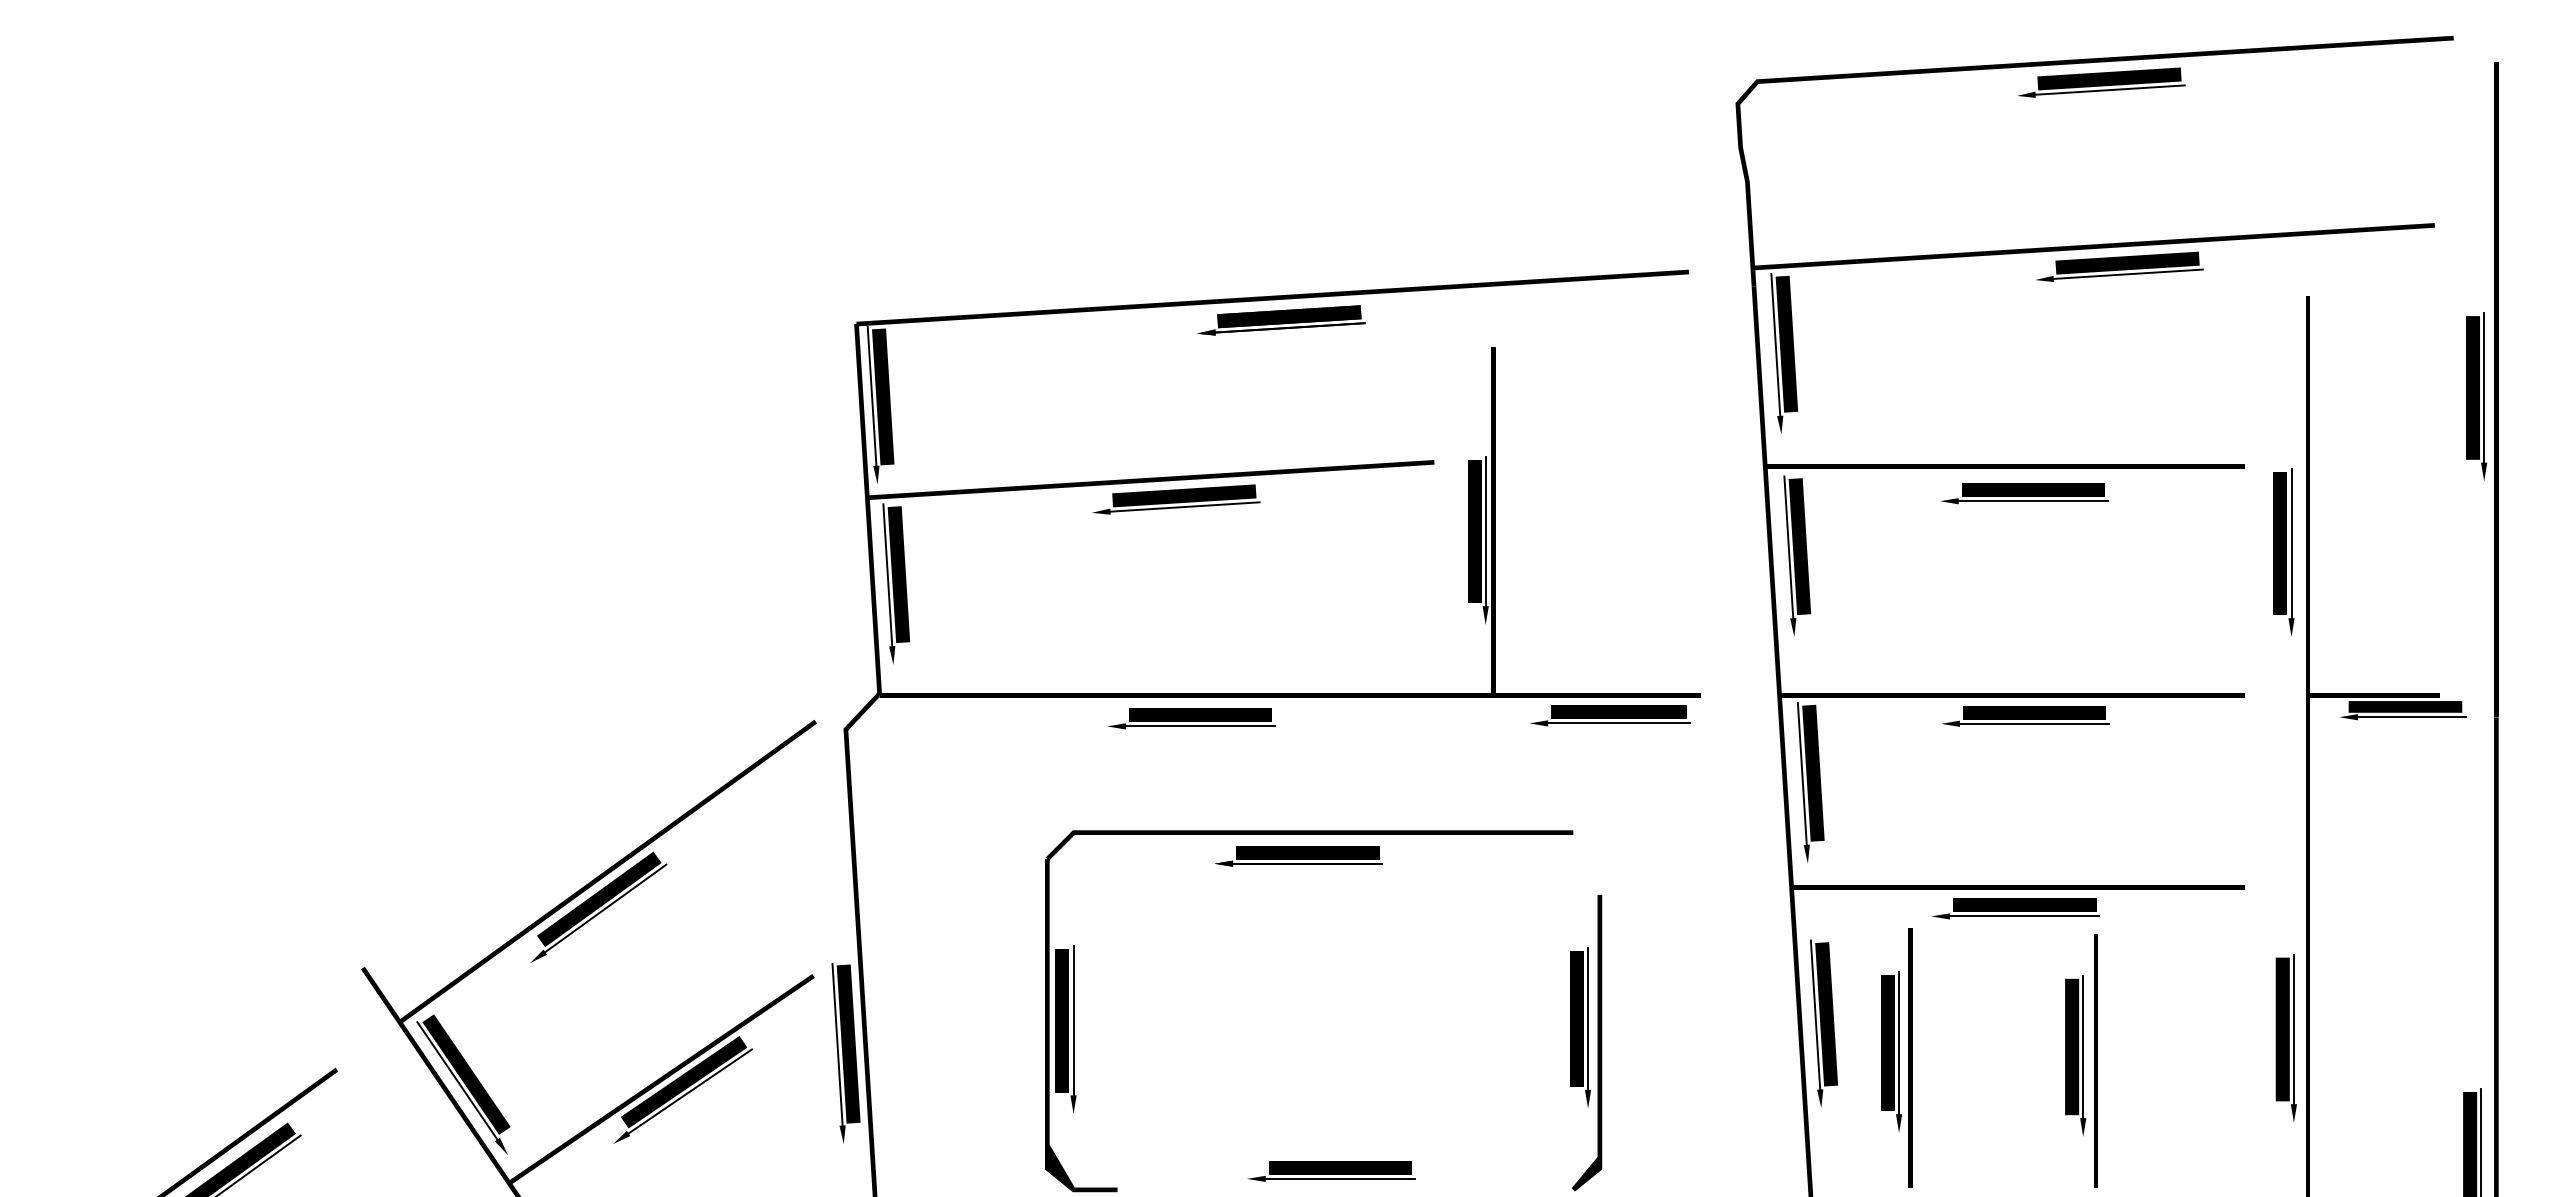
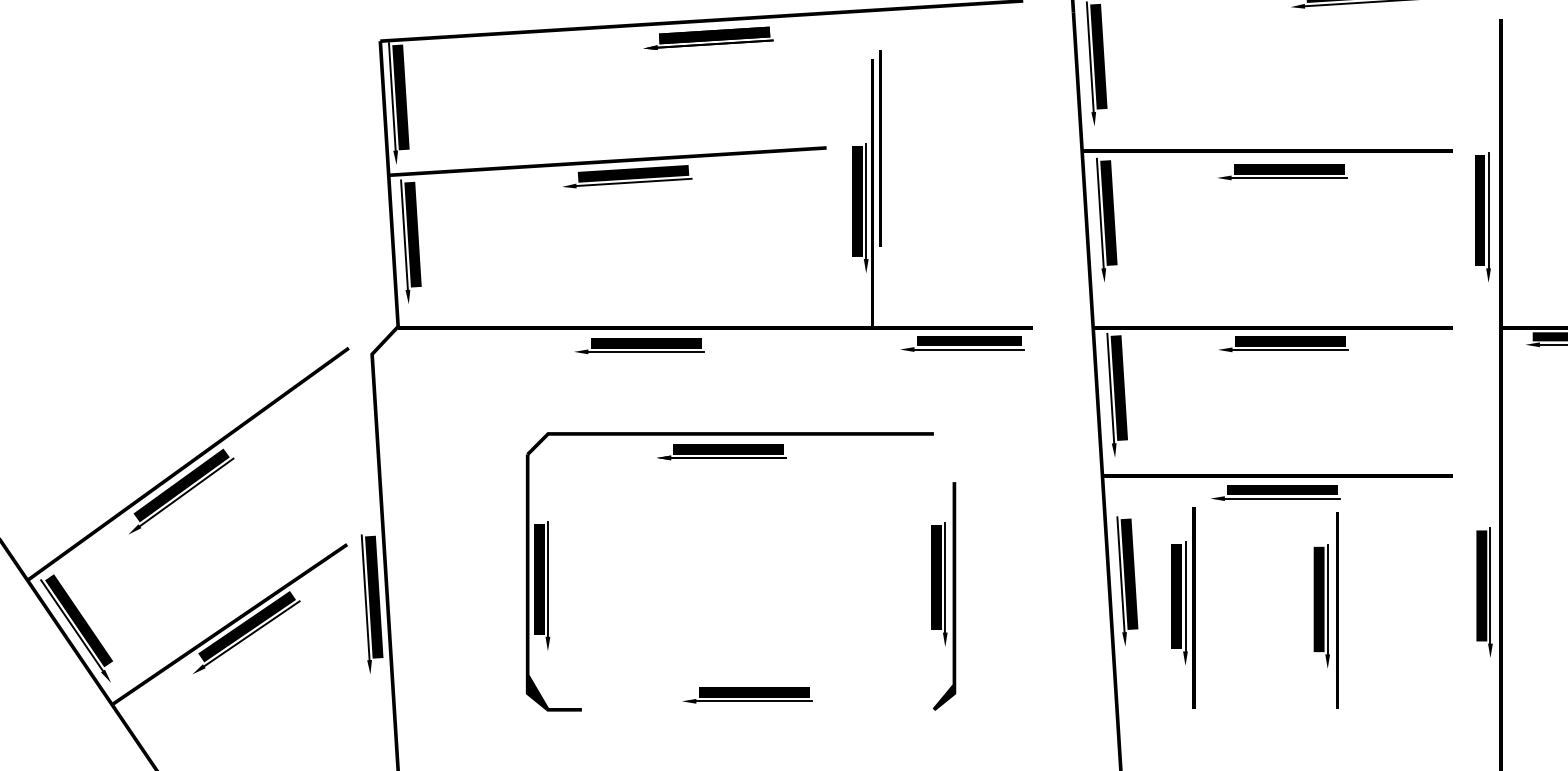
line: (1503, 462) -> (879, 148), added

